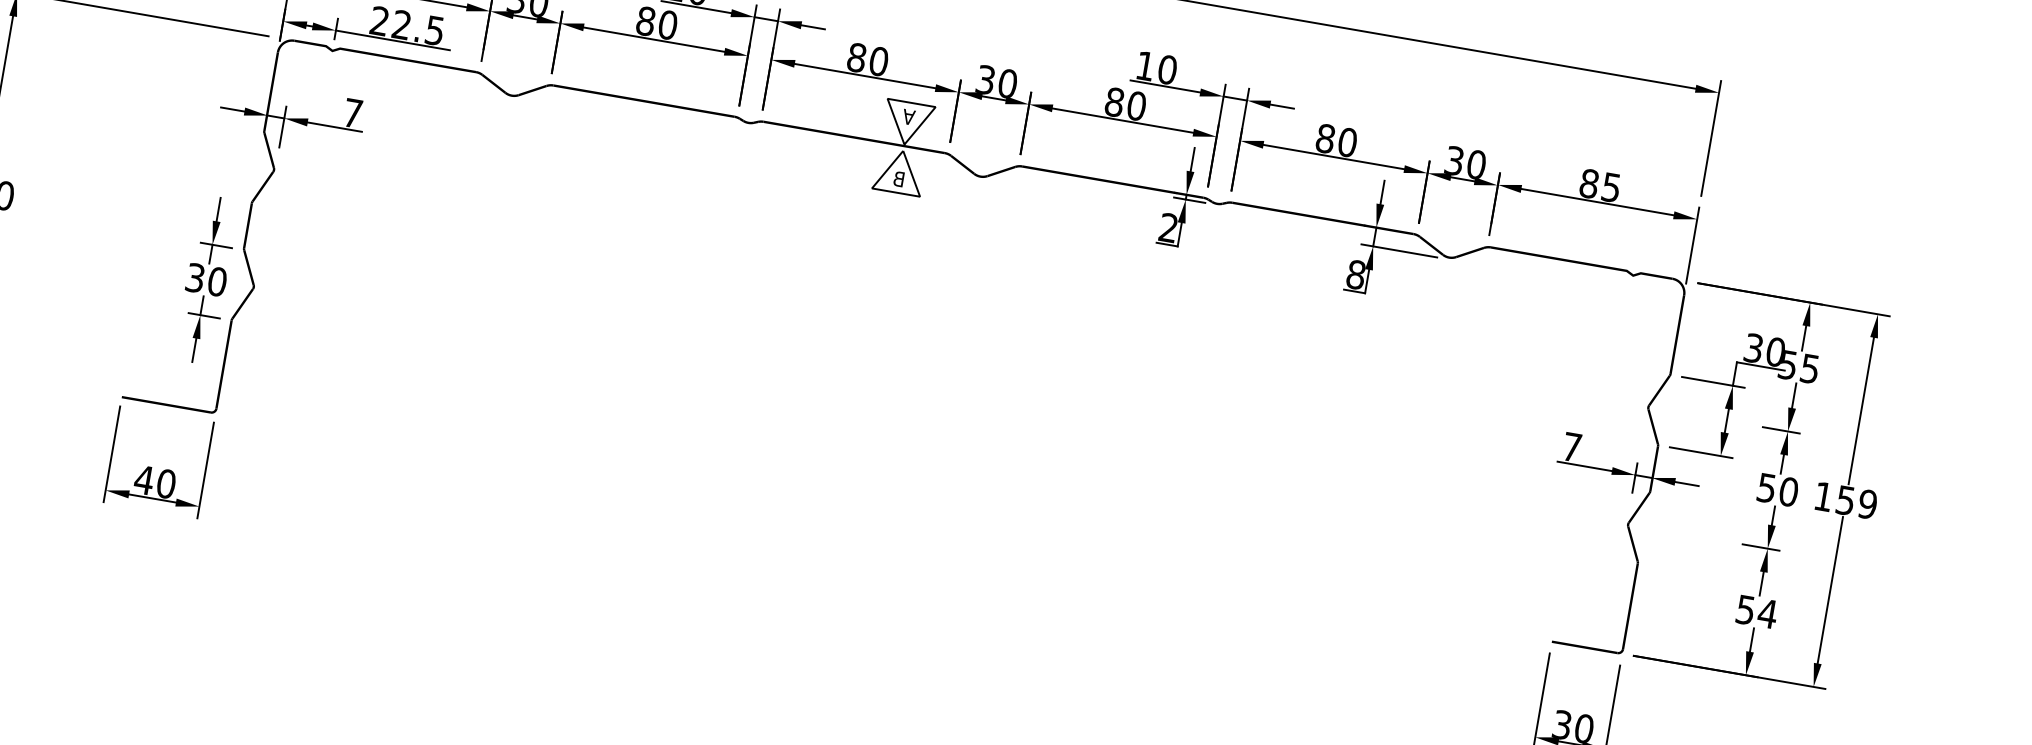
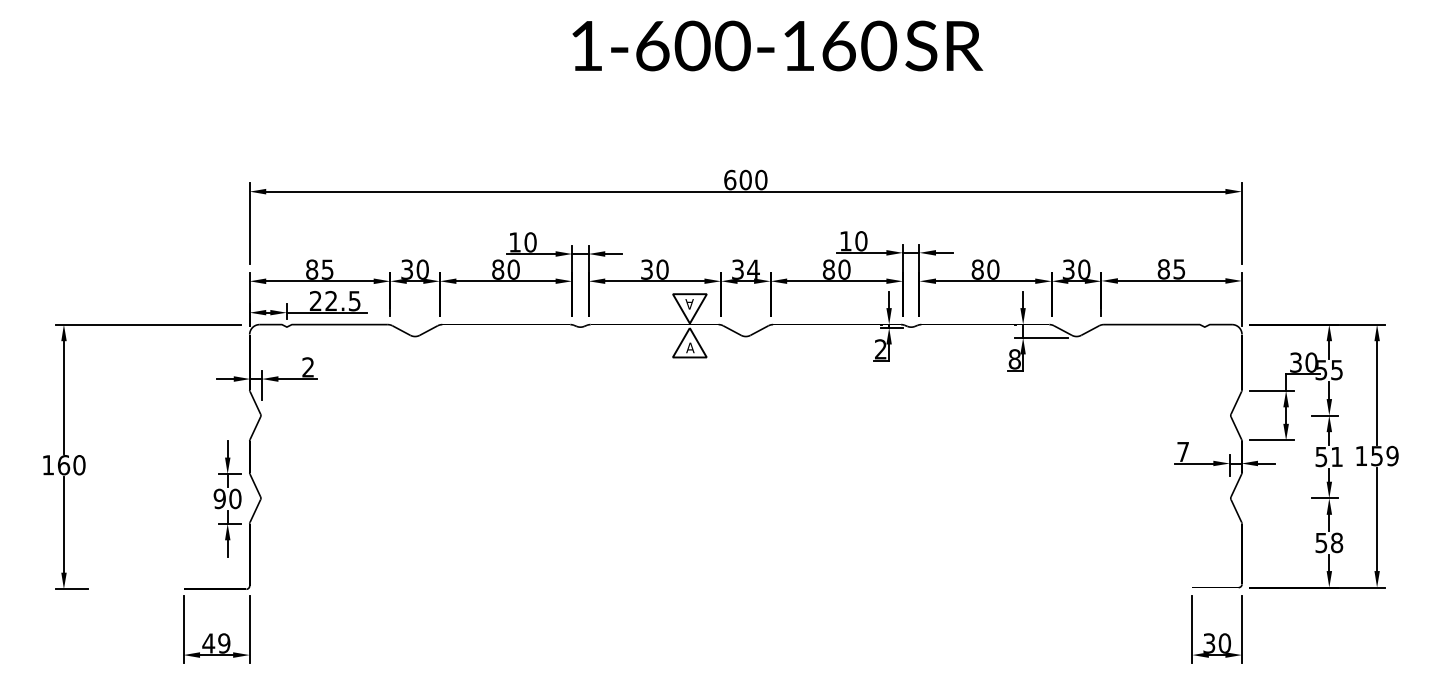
text: (857, 57) -> (647, 269), 80 -> 30
text: (1007, 83) -> (753, 269), 30 -> 34
text: (351, 113) -> (307, 367), 7 -> 2
text: (899, 178) -> (690, 347), B -> A
text: (195, 277) -> (219, 498), 30 -> 90
text: (166, 484) -> (224, 643), 40 -> 49
text: (1789, 491) -> (1337, 456), 50 -> 51
text: (1767, 613) -> (1336, 542), 54 -> 58

